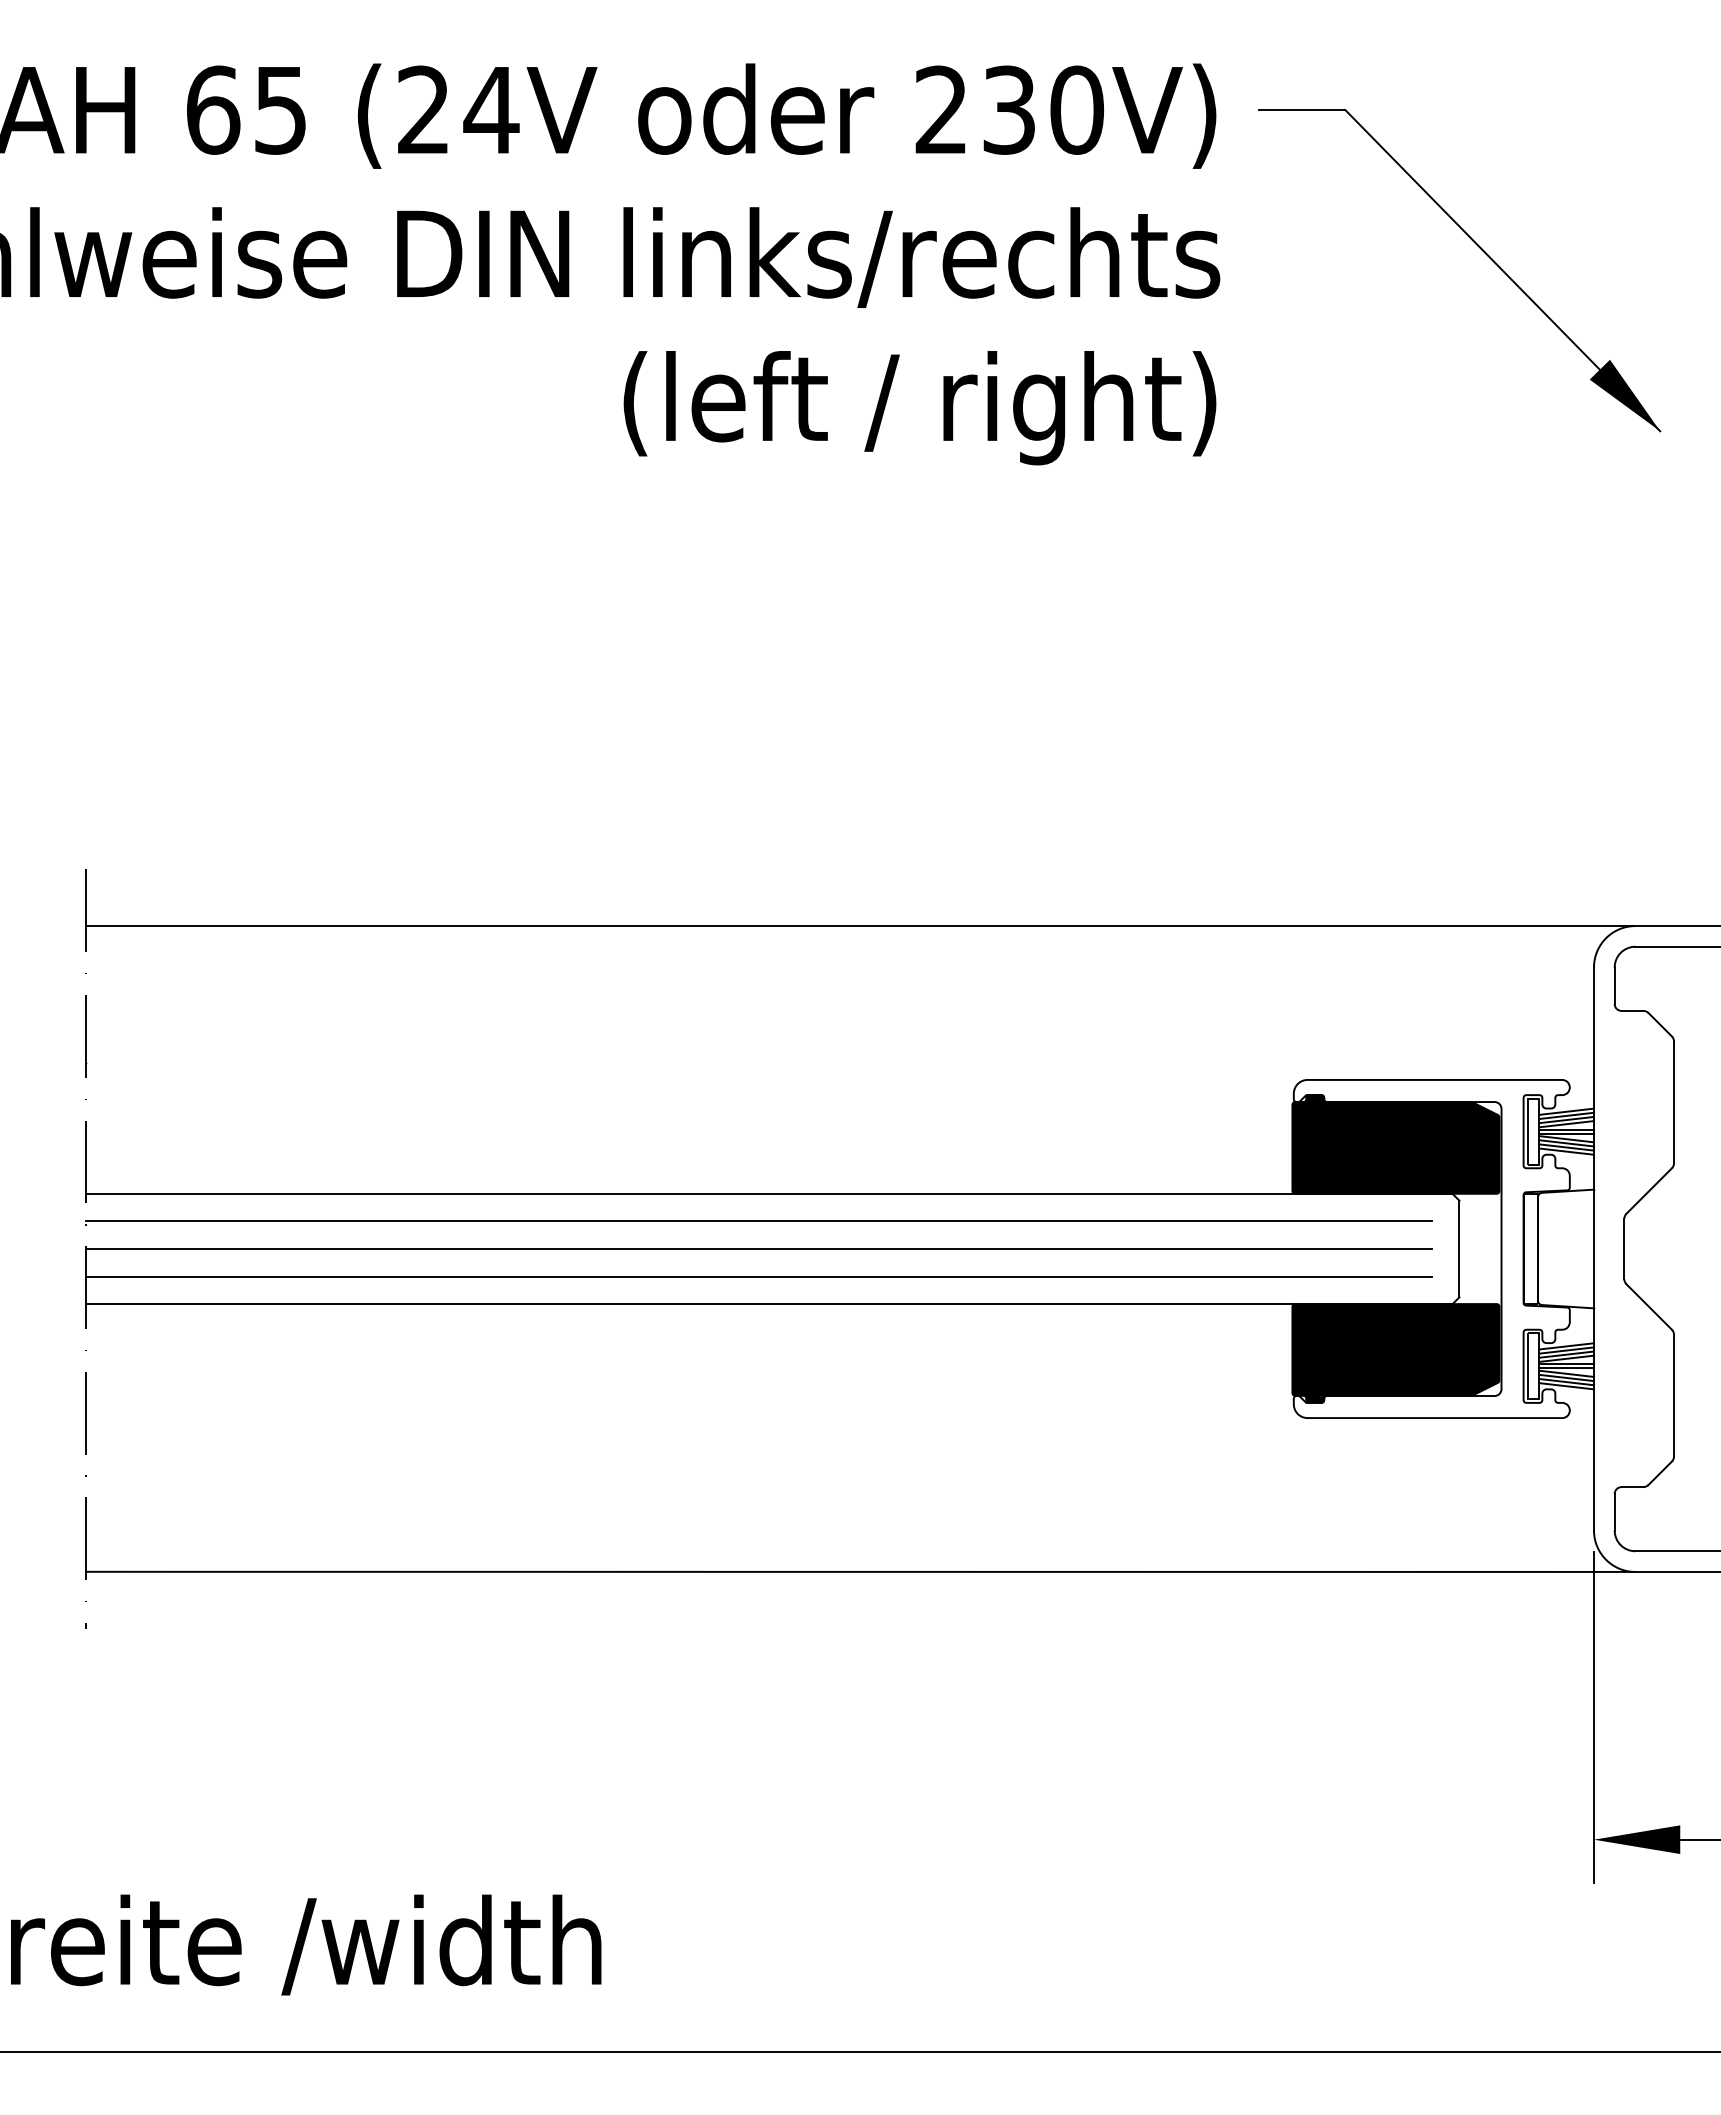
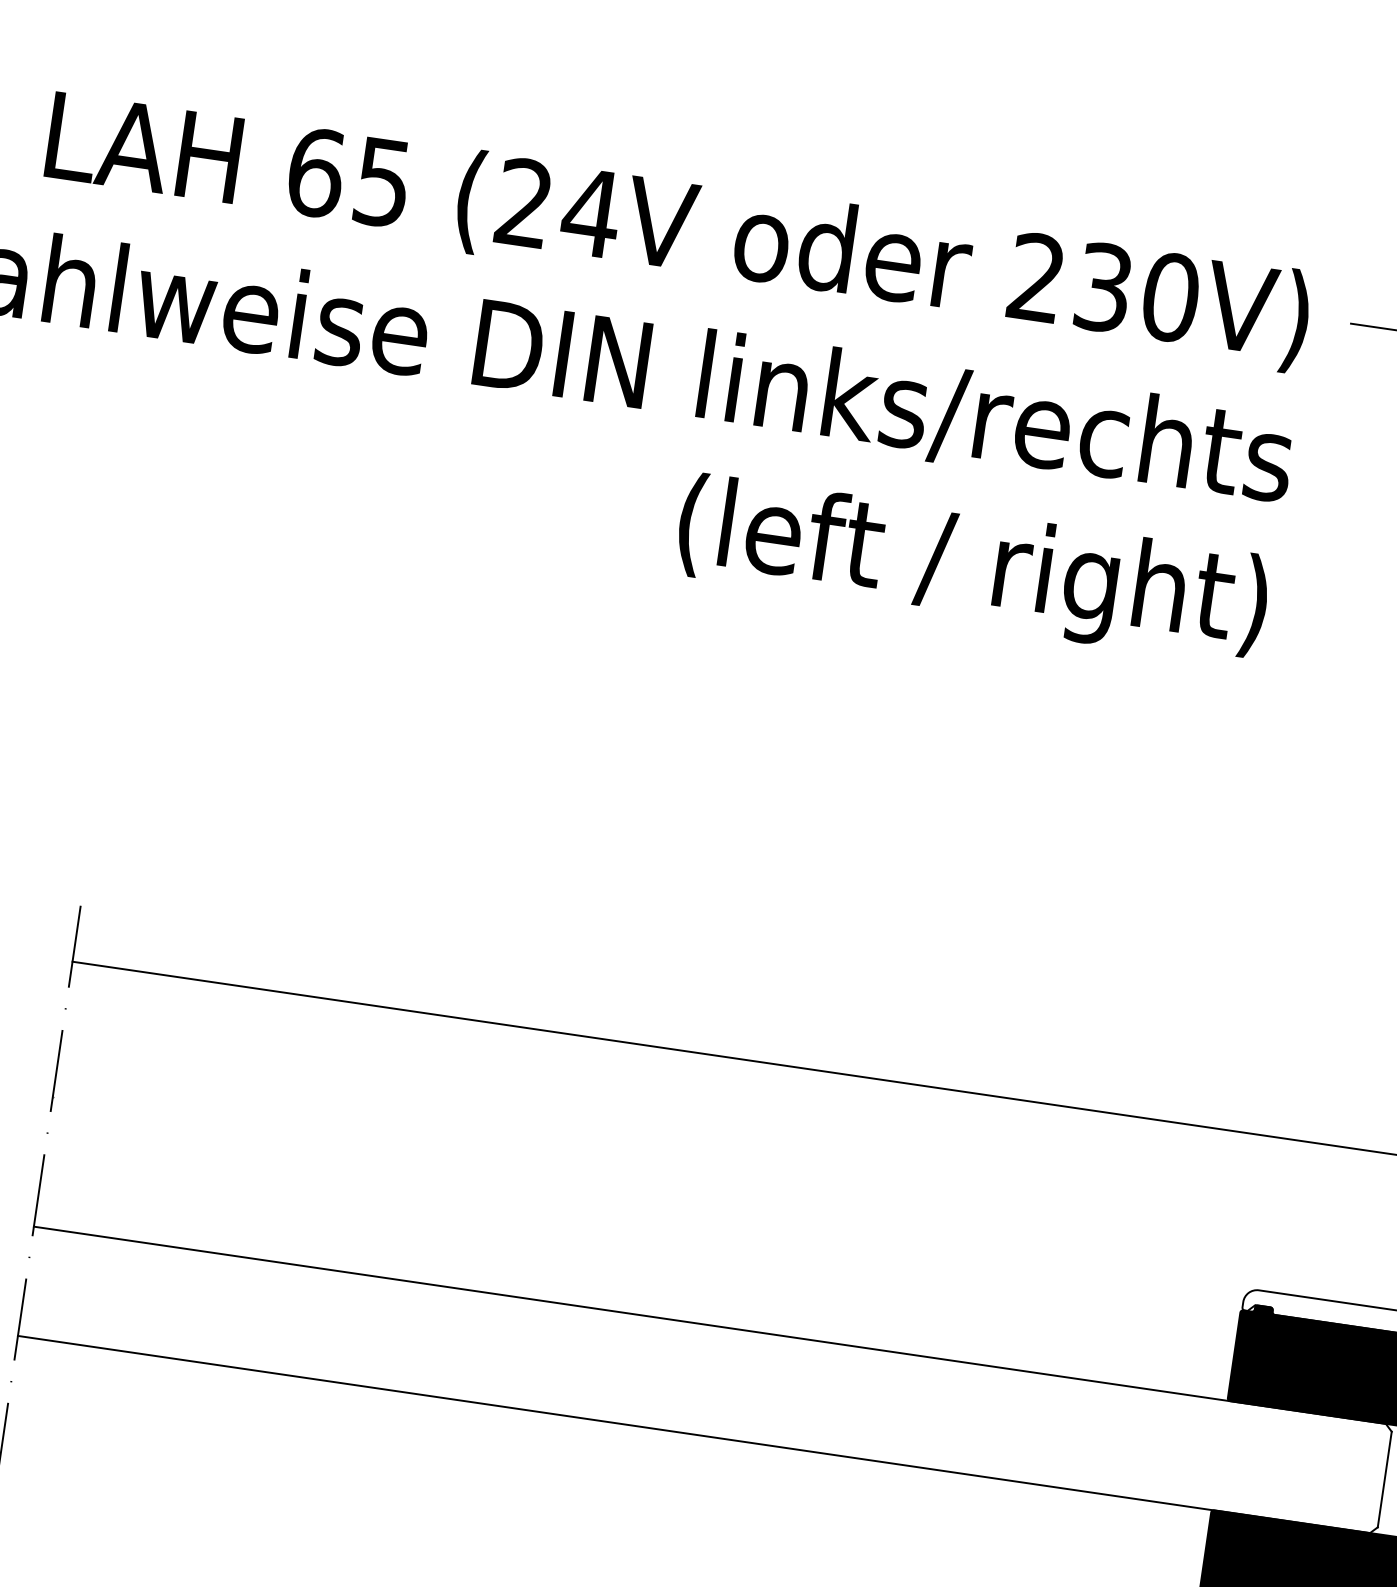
line: (758, 1221) -> (695, 1351), removed
line: (758, 1249) -> (691, 1378), removed
line: (758, 1276) -> (687, 1405), removed

